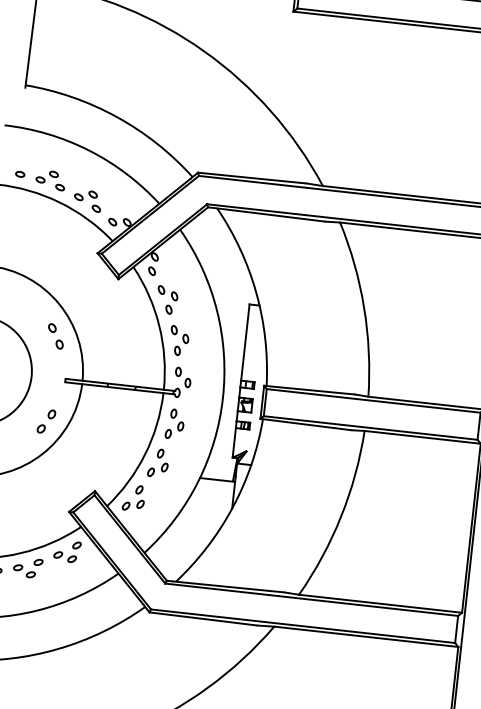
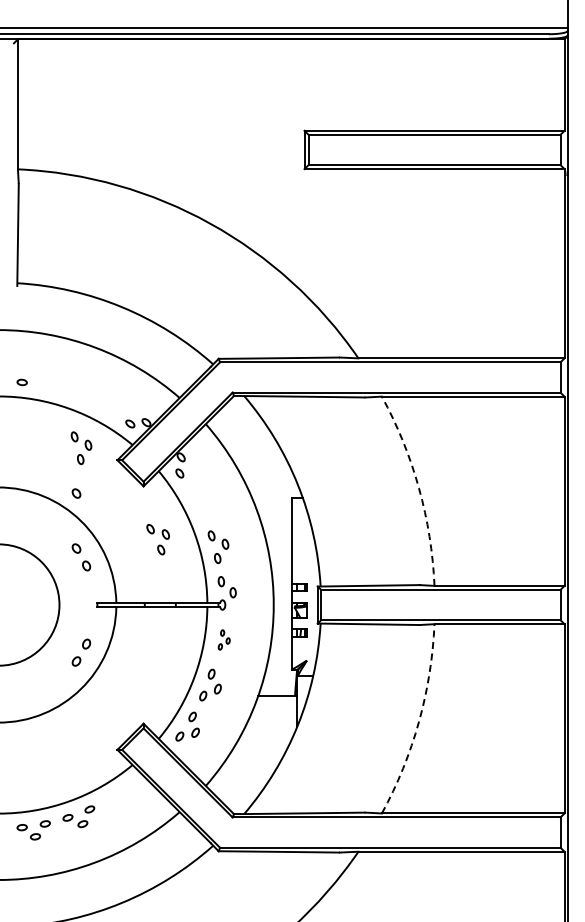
part: (50, 180) -> (56, 385), removed
part: (87, 200) -> (99, 403), removed
part: (66, 239) -> (81, 448), added
part: (57, 278) -> (76, 493), added
part: (166, 299) -> (157, 539), moved
arc: (364, 308) -> (419, 488), solid -> dashed
part: (175, 423) -> (224, 639), size x0.6
arc: (341, 516) -> (419, 721), solid -> dashed
part: (67, 551) -> (120, 793), removed

